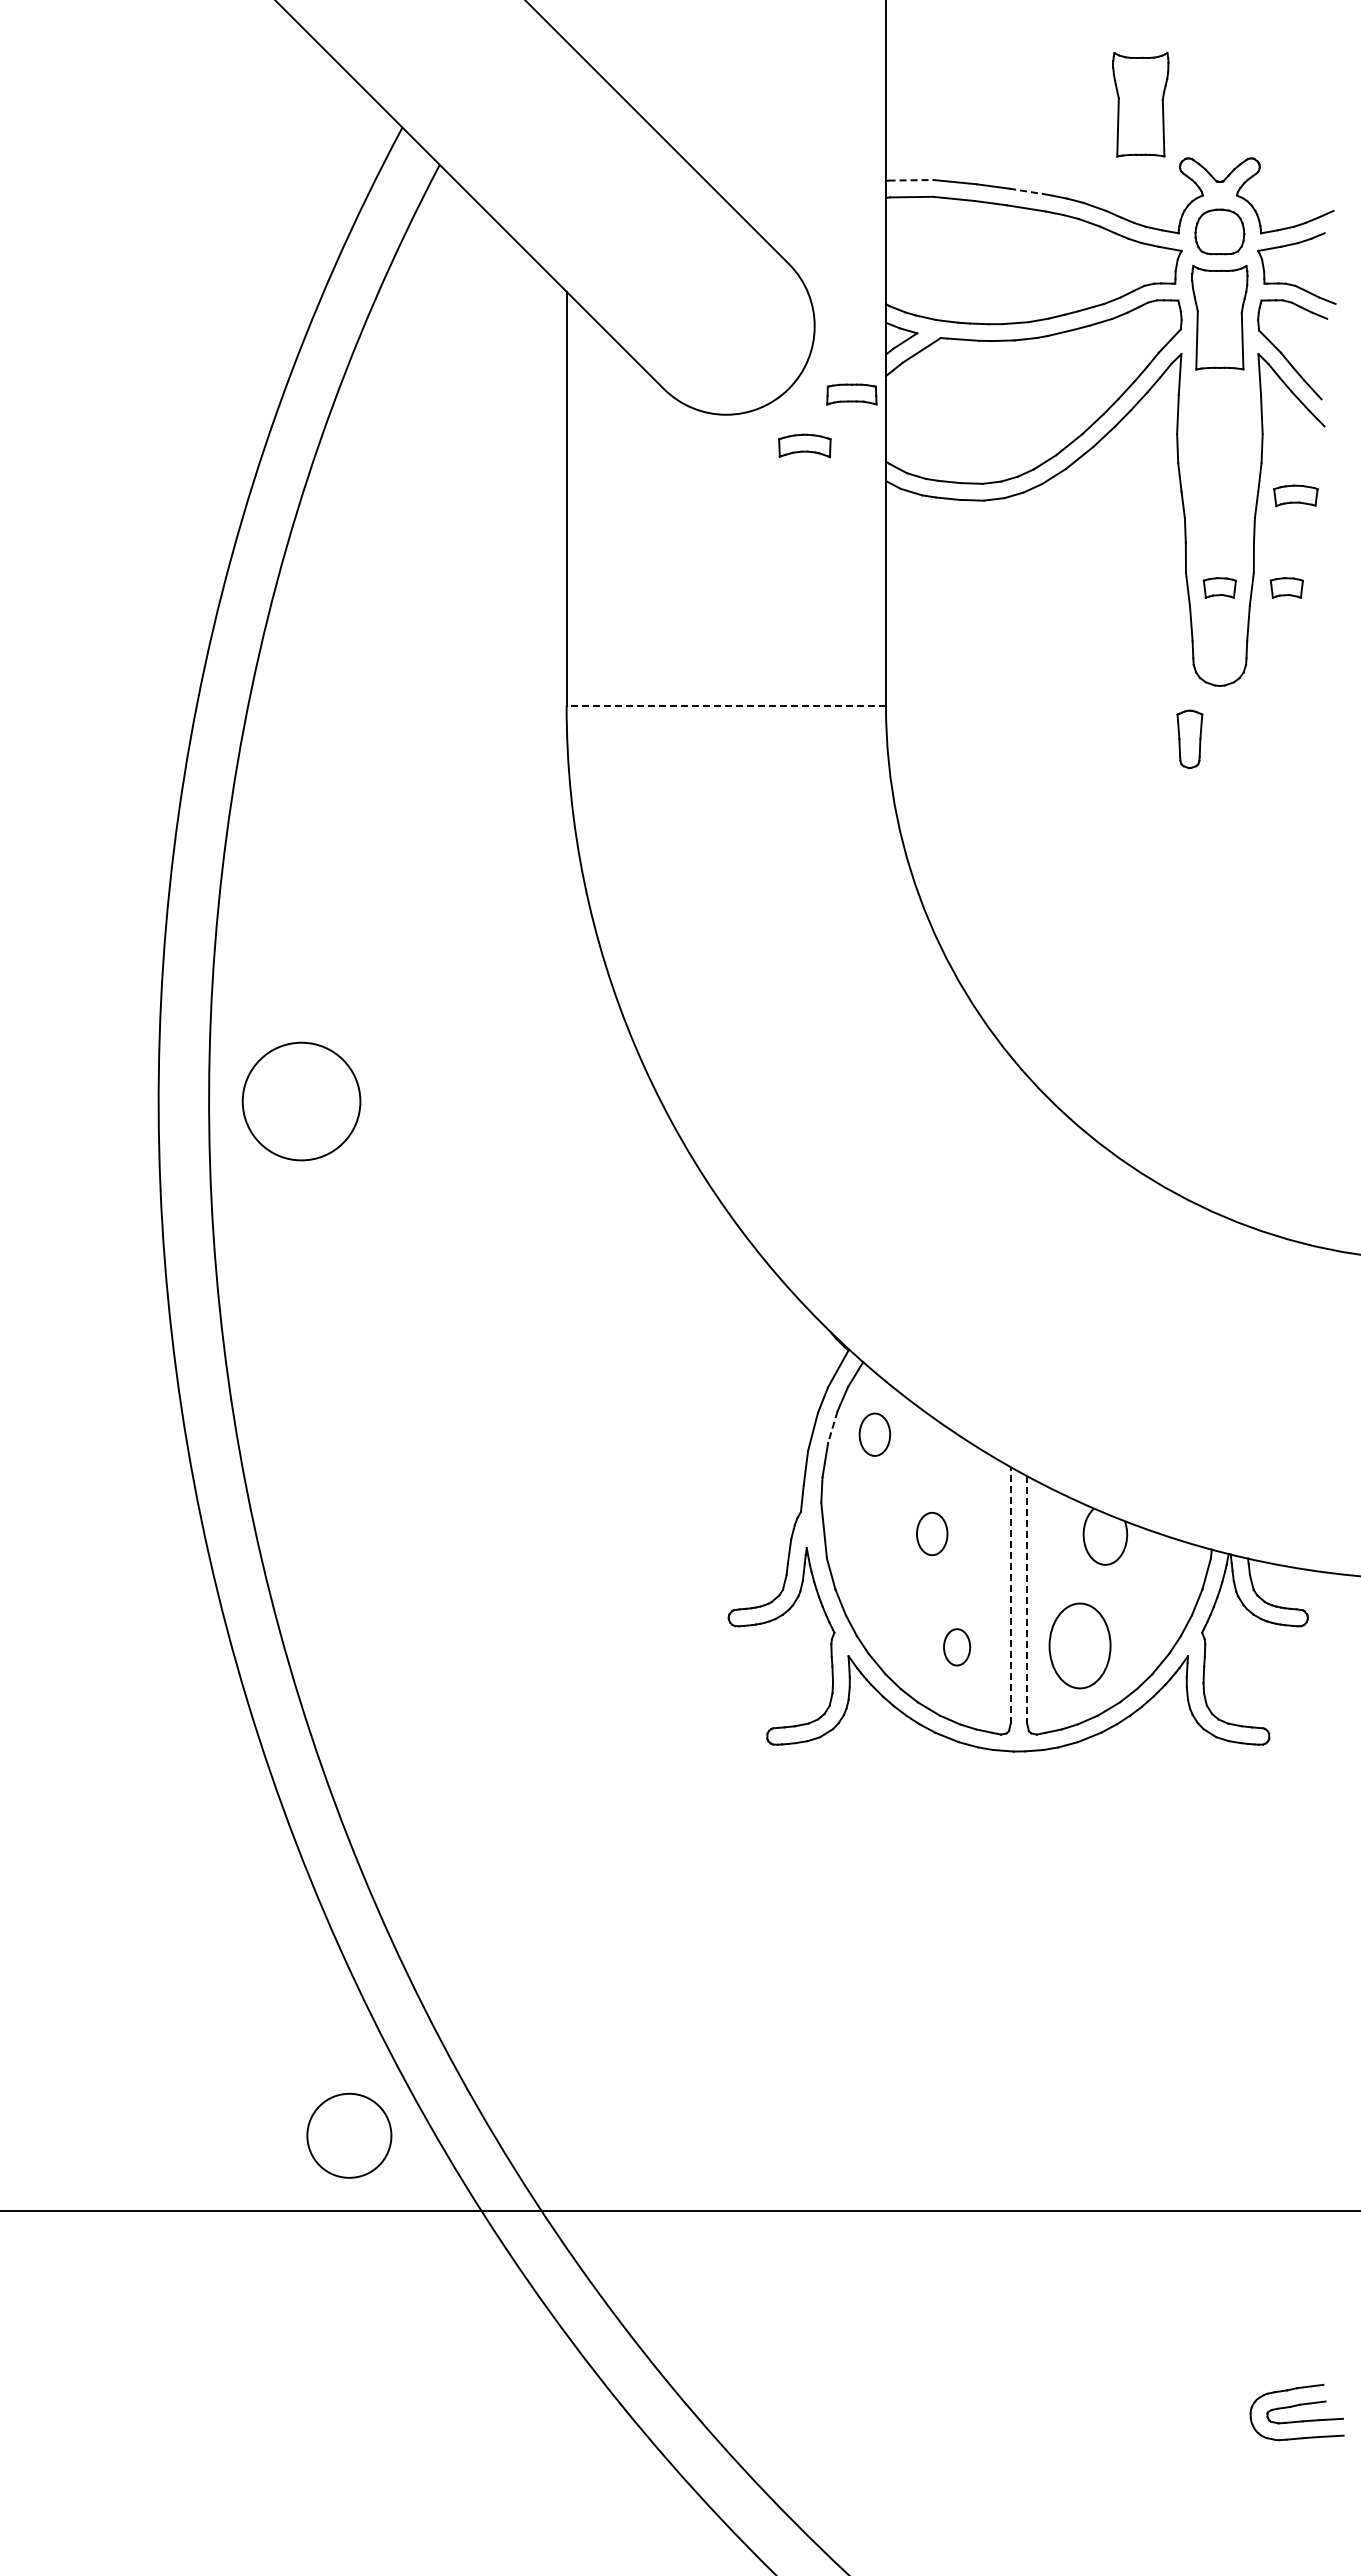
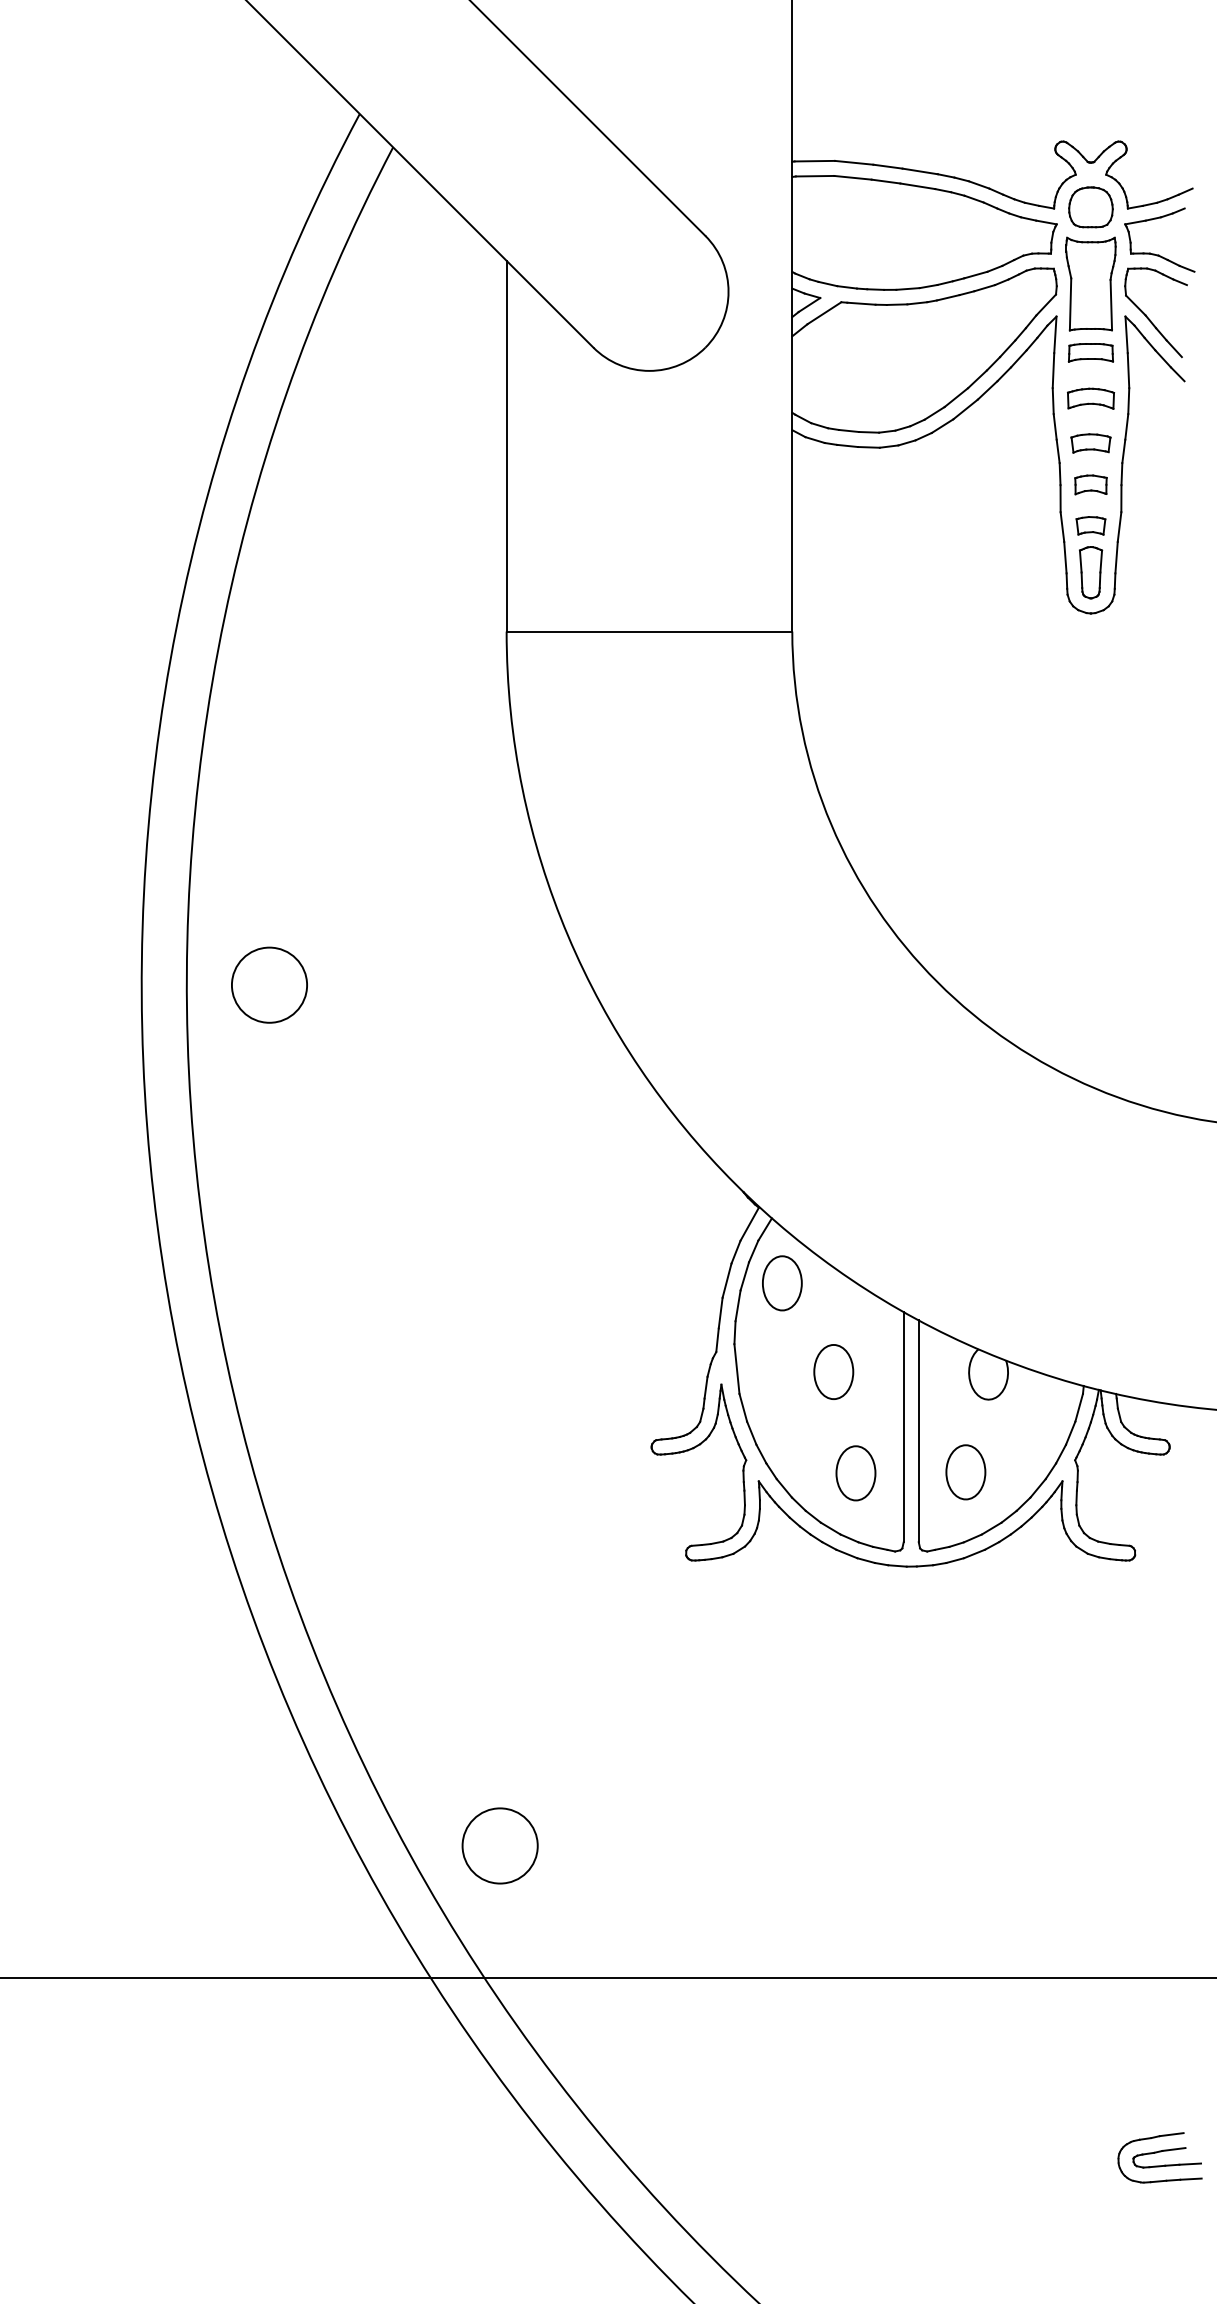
part: (1140, 104) -> (1019, 93), removed
line: (911, 180) -> (815, 161), dashed -> solid
line: (1029, 191) -> (920, 171), dashed -> solid
part: (851, 394) -> (1090, 352), moved
part: (804, 445) -> (1090, 398), moved
part: (1295, 495) -> (1090, 443), moved
part: (1219, 541) -> (1090, 484), added
part: (1286, 587) -> (1150, 525), removed
line: (726, 706) -> (649, 631), dashed -> solid
part: (1189, 739) -> (1090, 572), moved
circle: (301, 1101) -> (269, 985), size x0.71
line: (832, 1427) -> (744, 1276), dashed -> solid
part: (874, 1434) -> (782, 1283), size x1.43
part: (931, 1533) -> (833, 1371), size x1.43
line: (1010, 1595) -> (903, 1427), dashed -> solid
line: (1027, 1600) -> (918, 1431), dashed -> solid
part: (1079, 1646) -> (965, 1472), size x0.71
part: (956, 1647) -> (855, 1473), size x1.67
circle: (349, 2135) -> (500, 1845), moved

